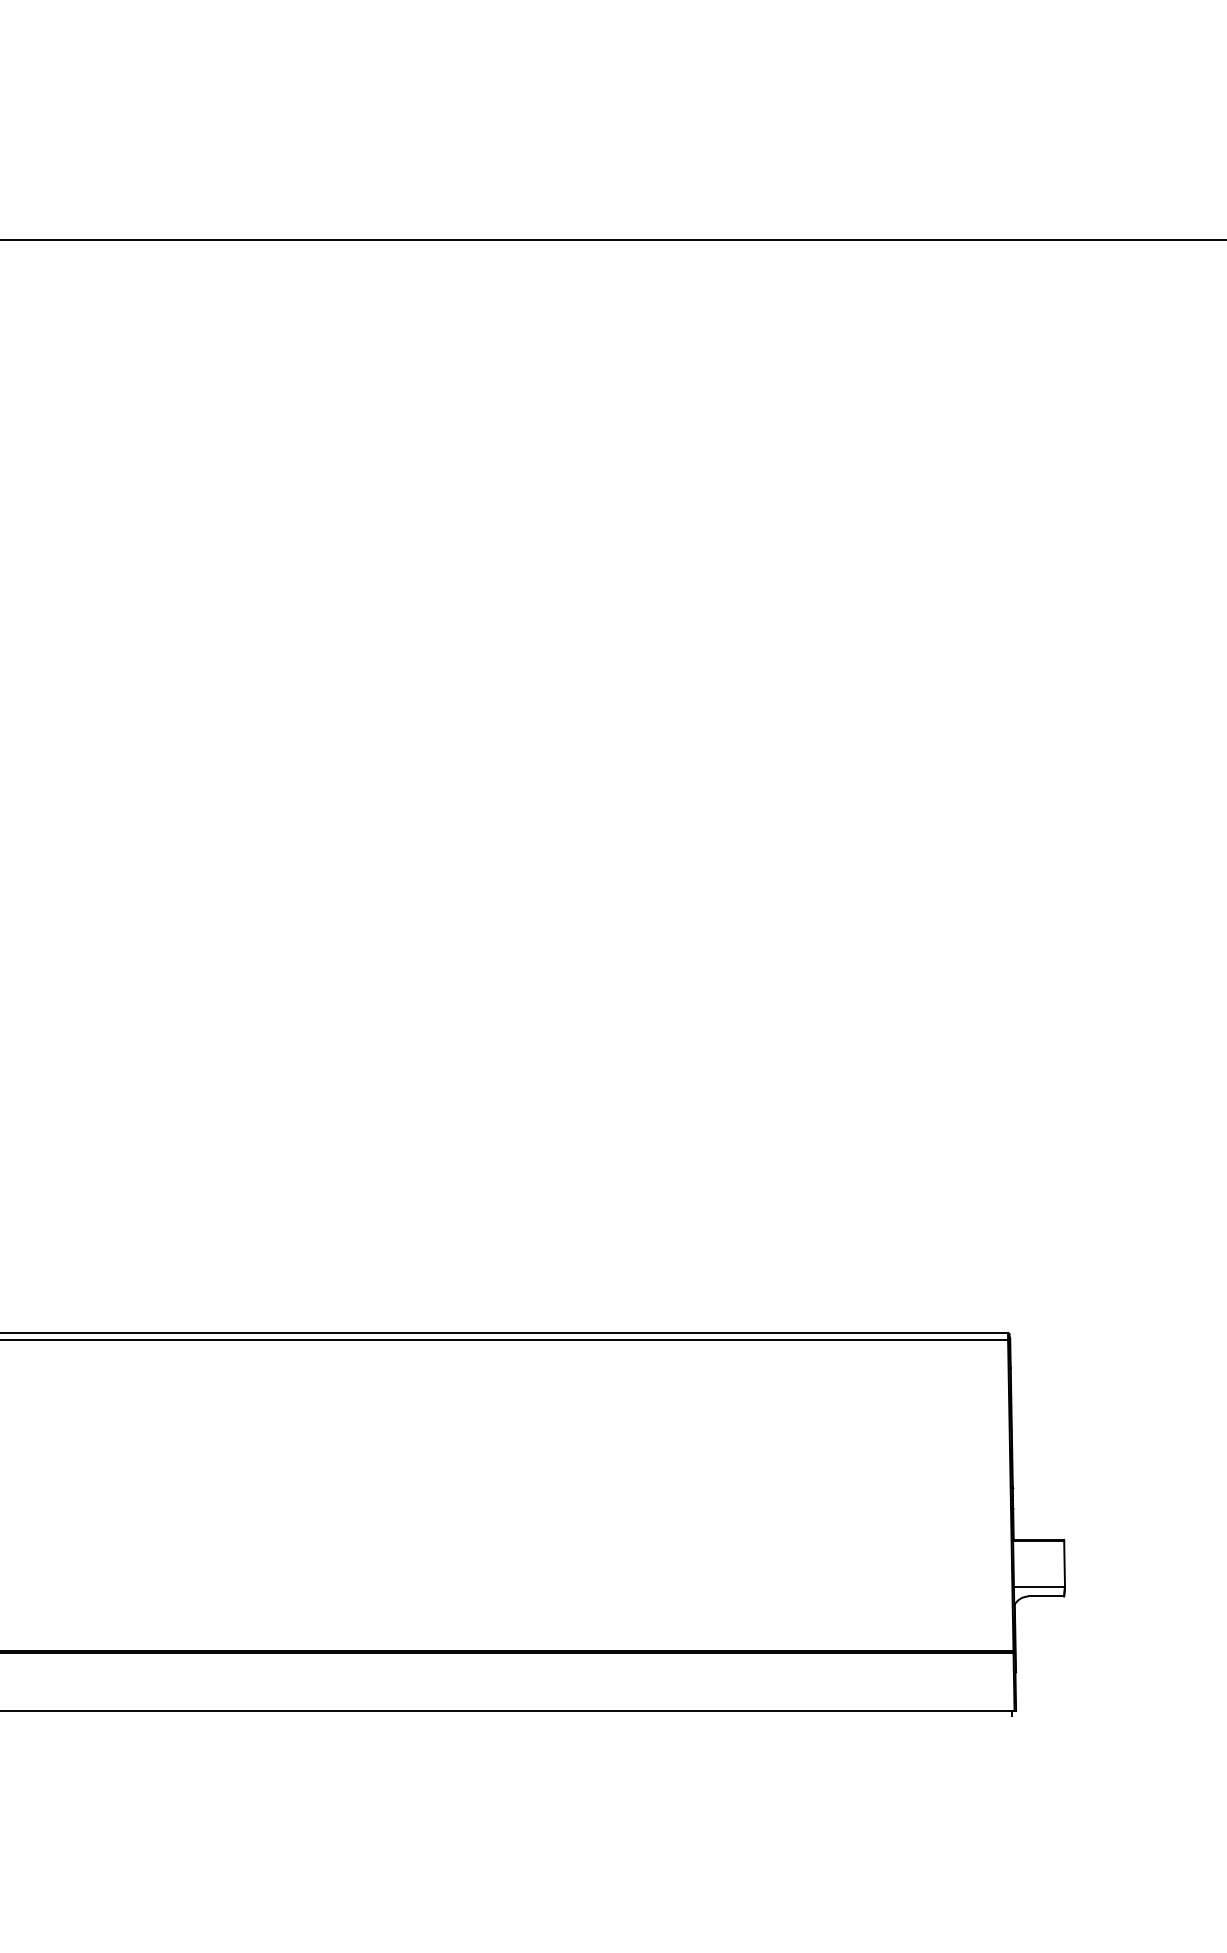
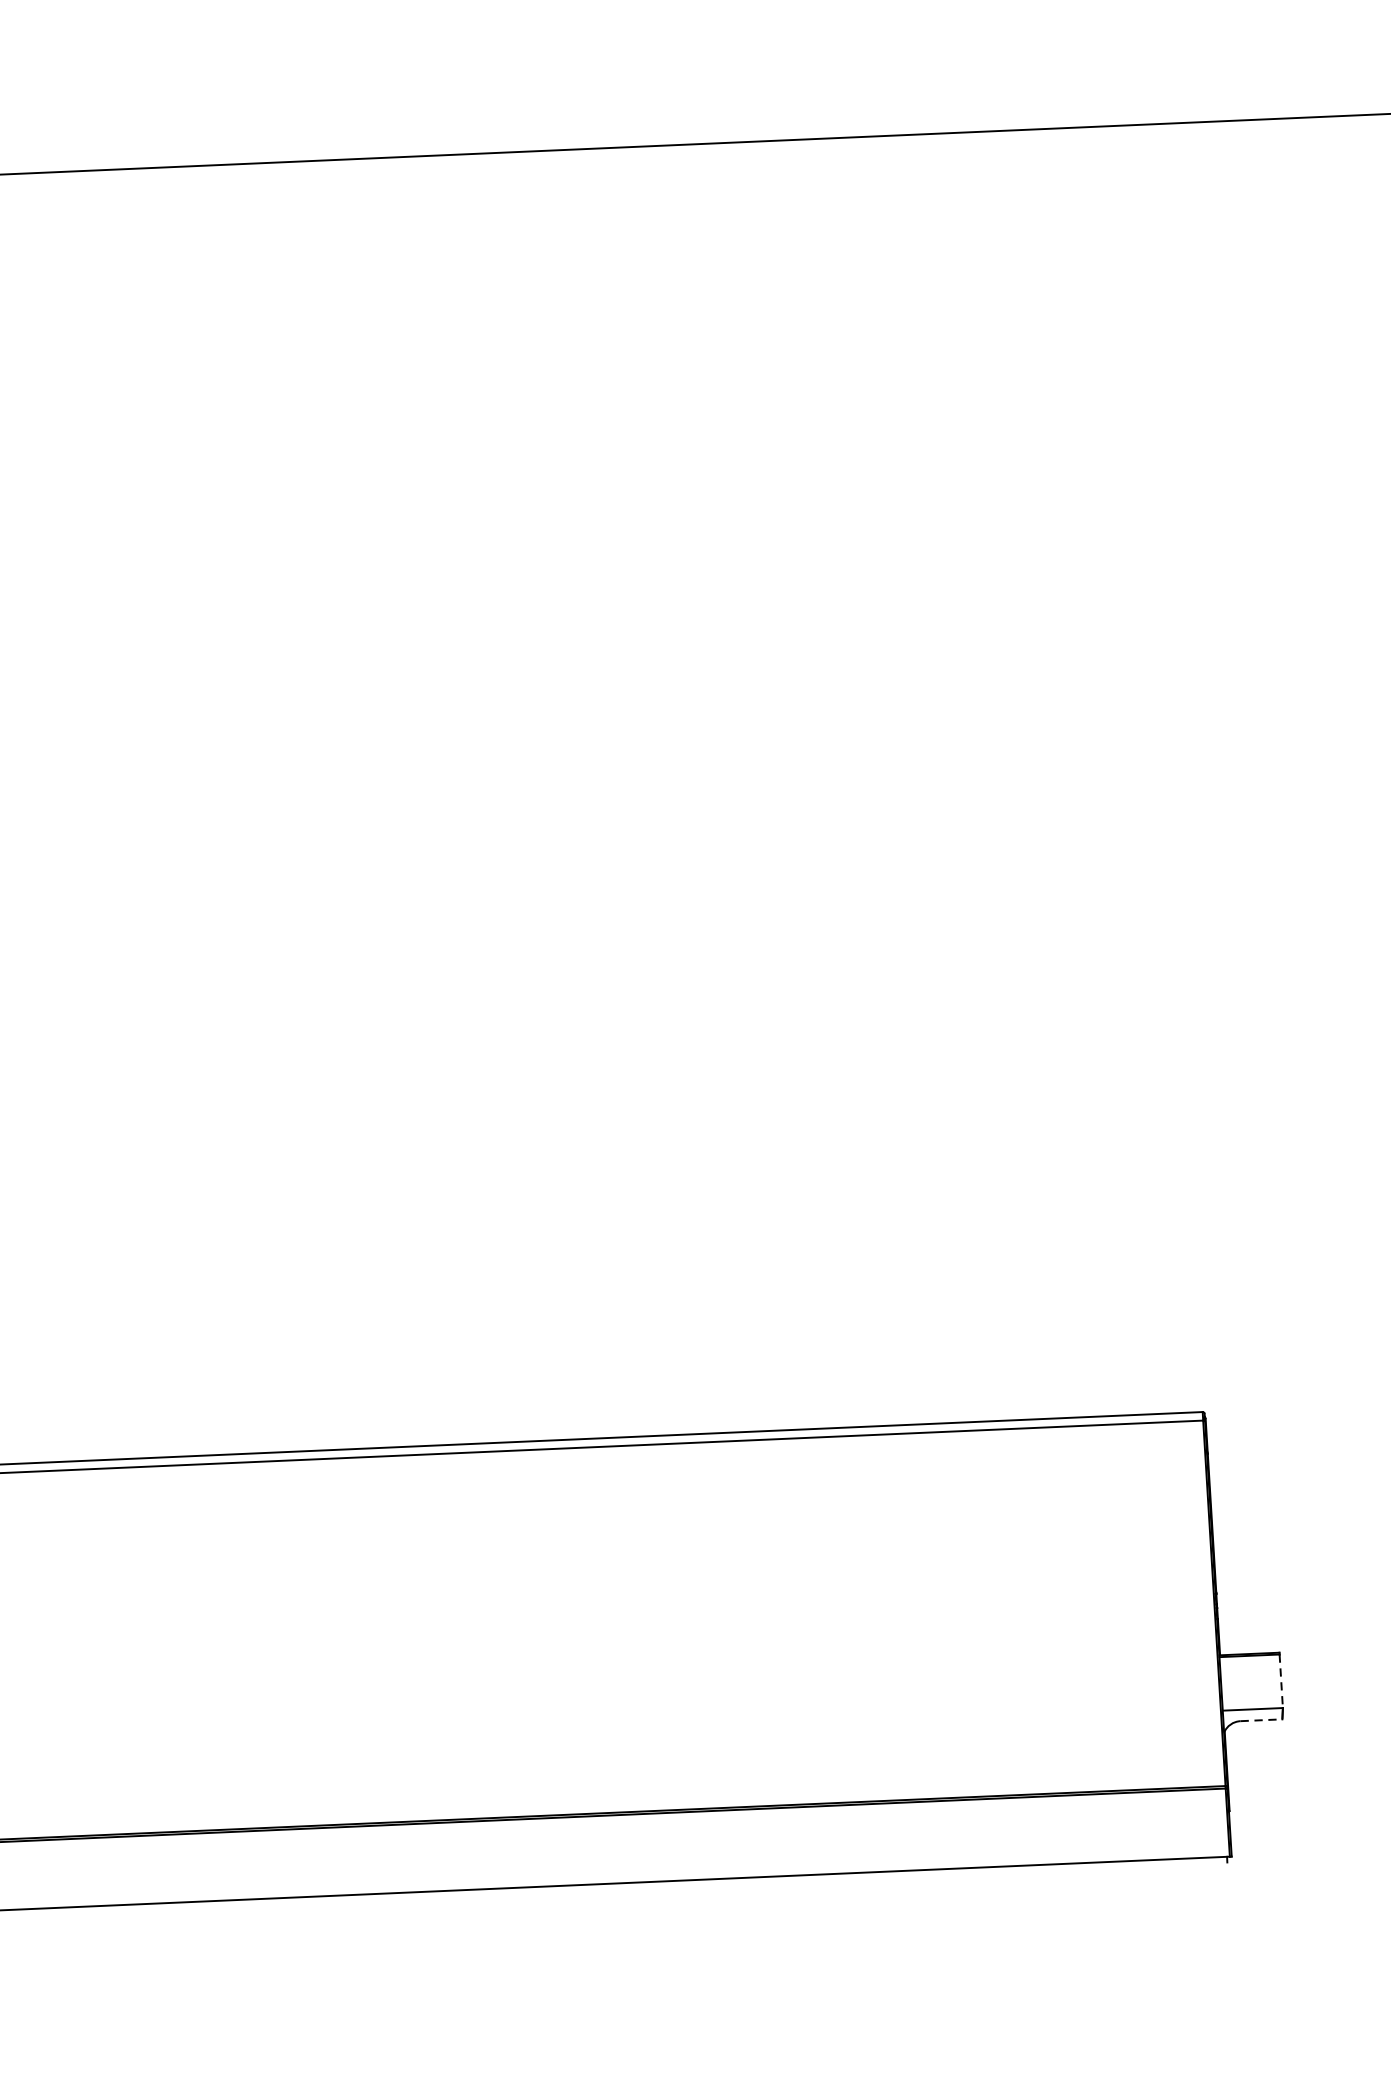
line: (1064, 1564) -> (1281, 1681), solid -> dashed
line: (1046, 1596) -> (1261, 1720), solid -> dashed

